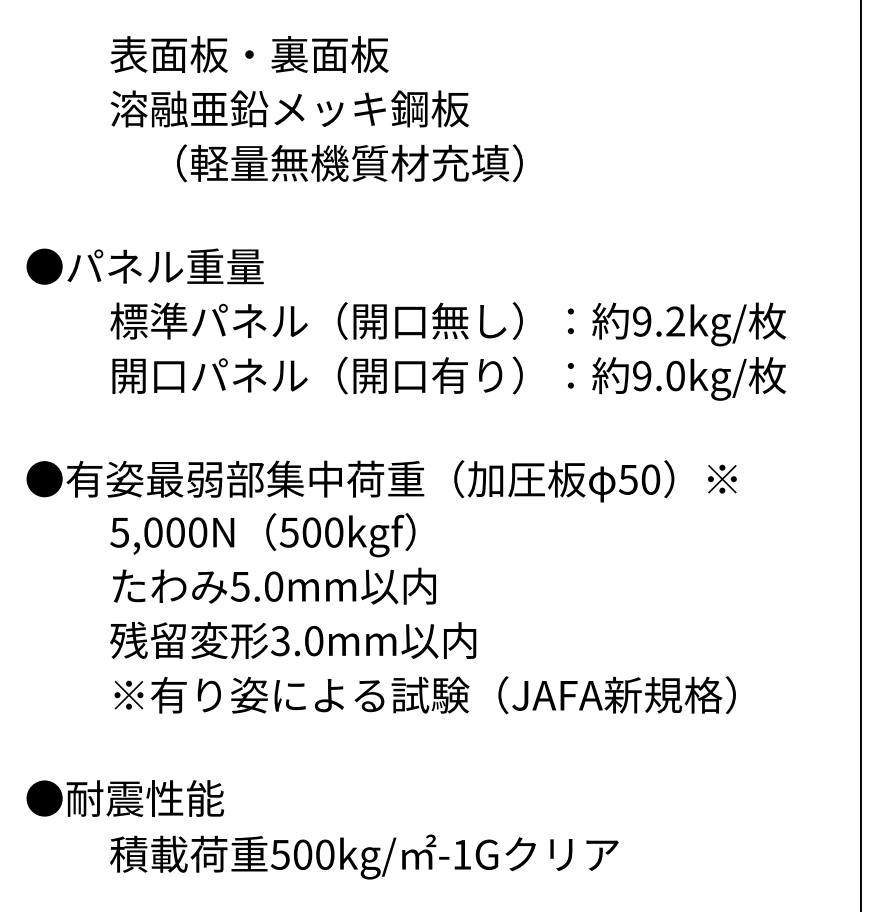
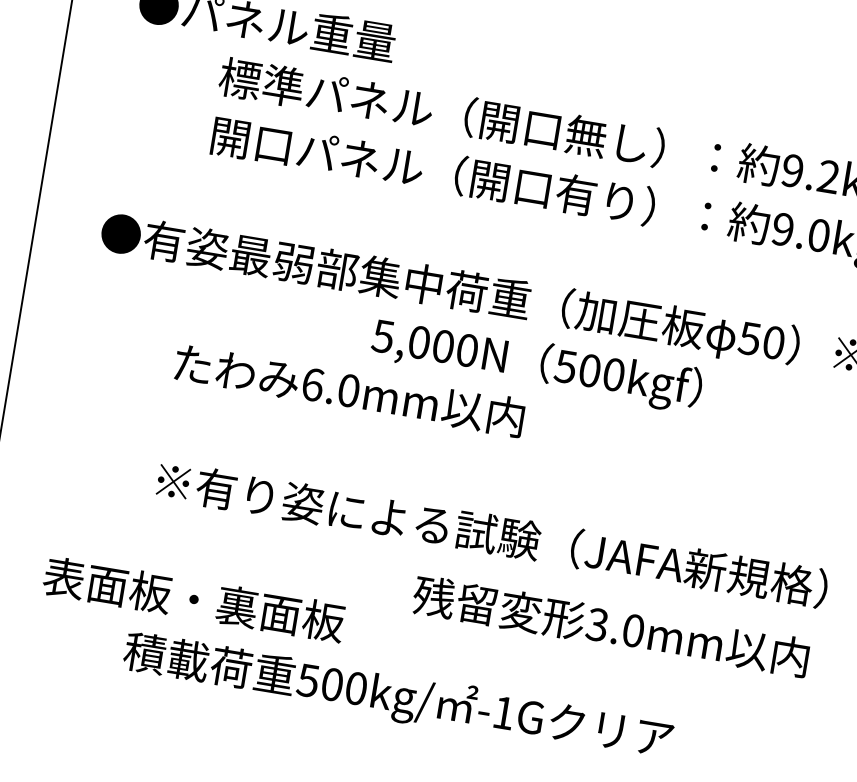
text: (262, 535) -> (536, 365), moved
text: (239, 586) -> (311, 384), 5.0mm -> 6.0mm
text: (293, 640) -> (611, 626), moved
text: (165, 798) -> (194, 599), ●耐震性能 -> 表面板・裏面板

